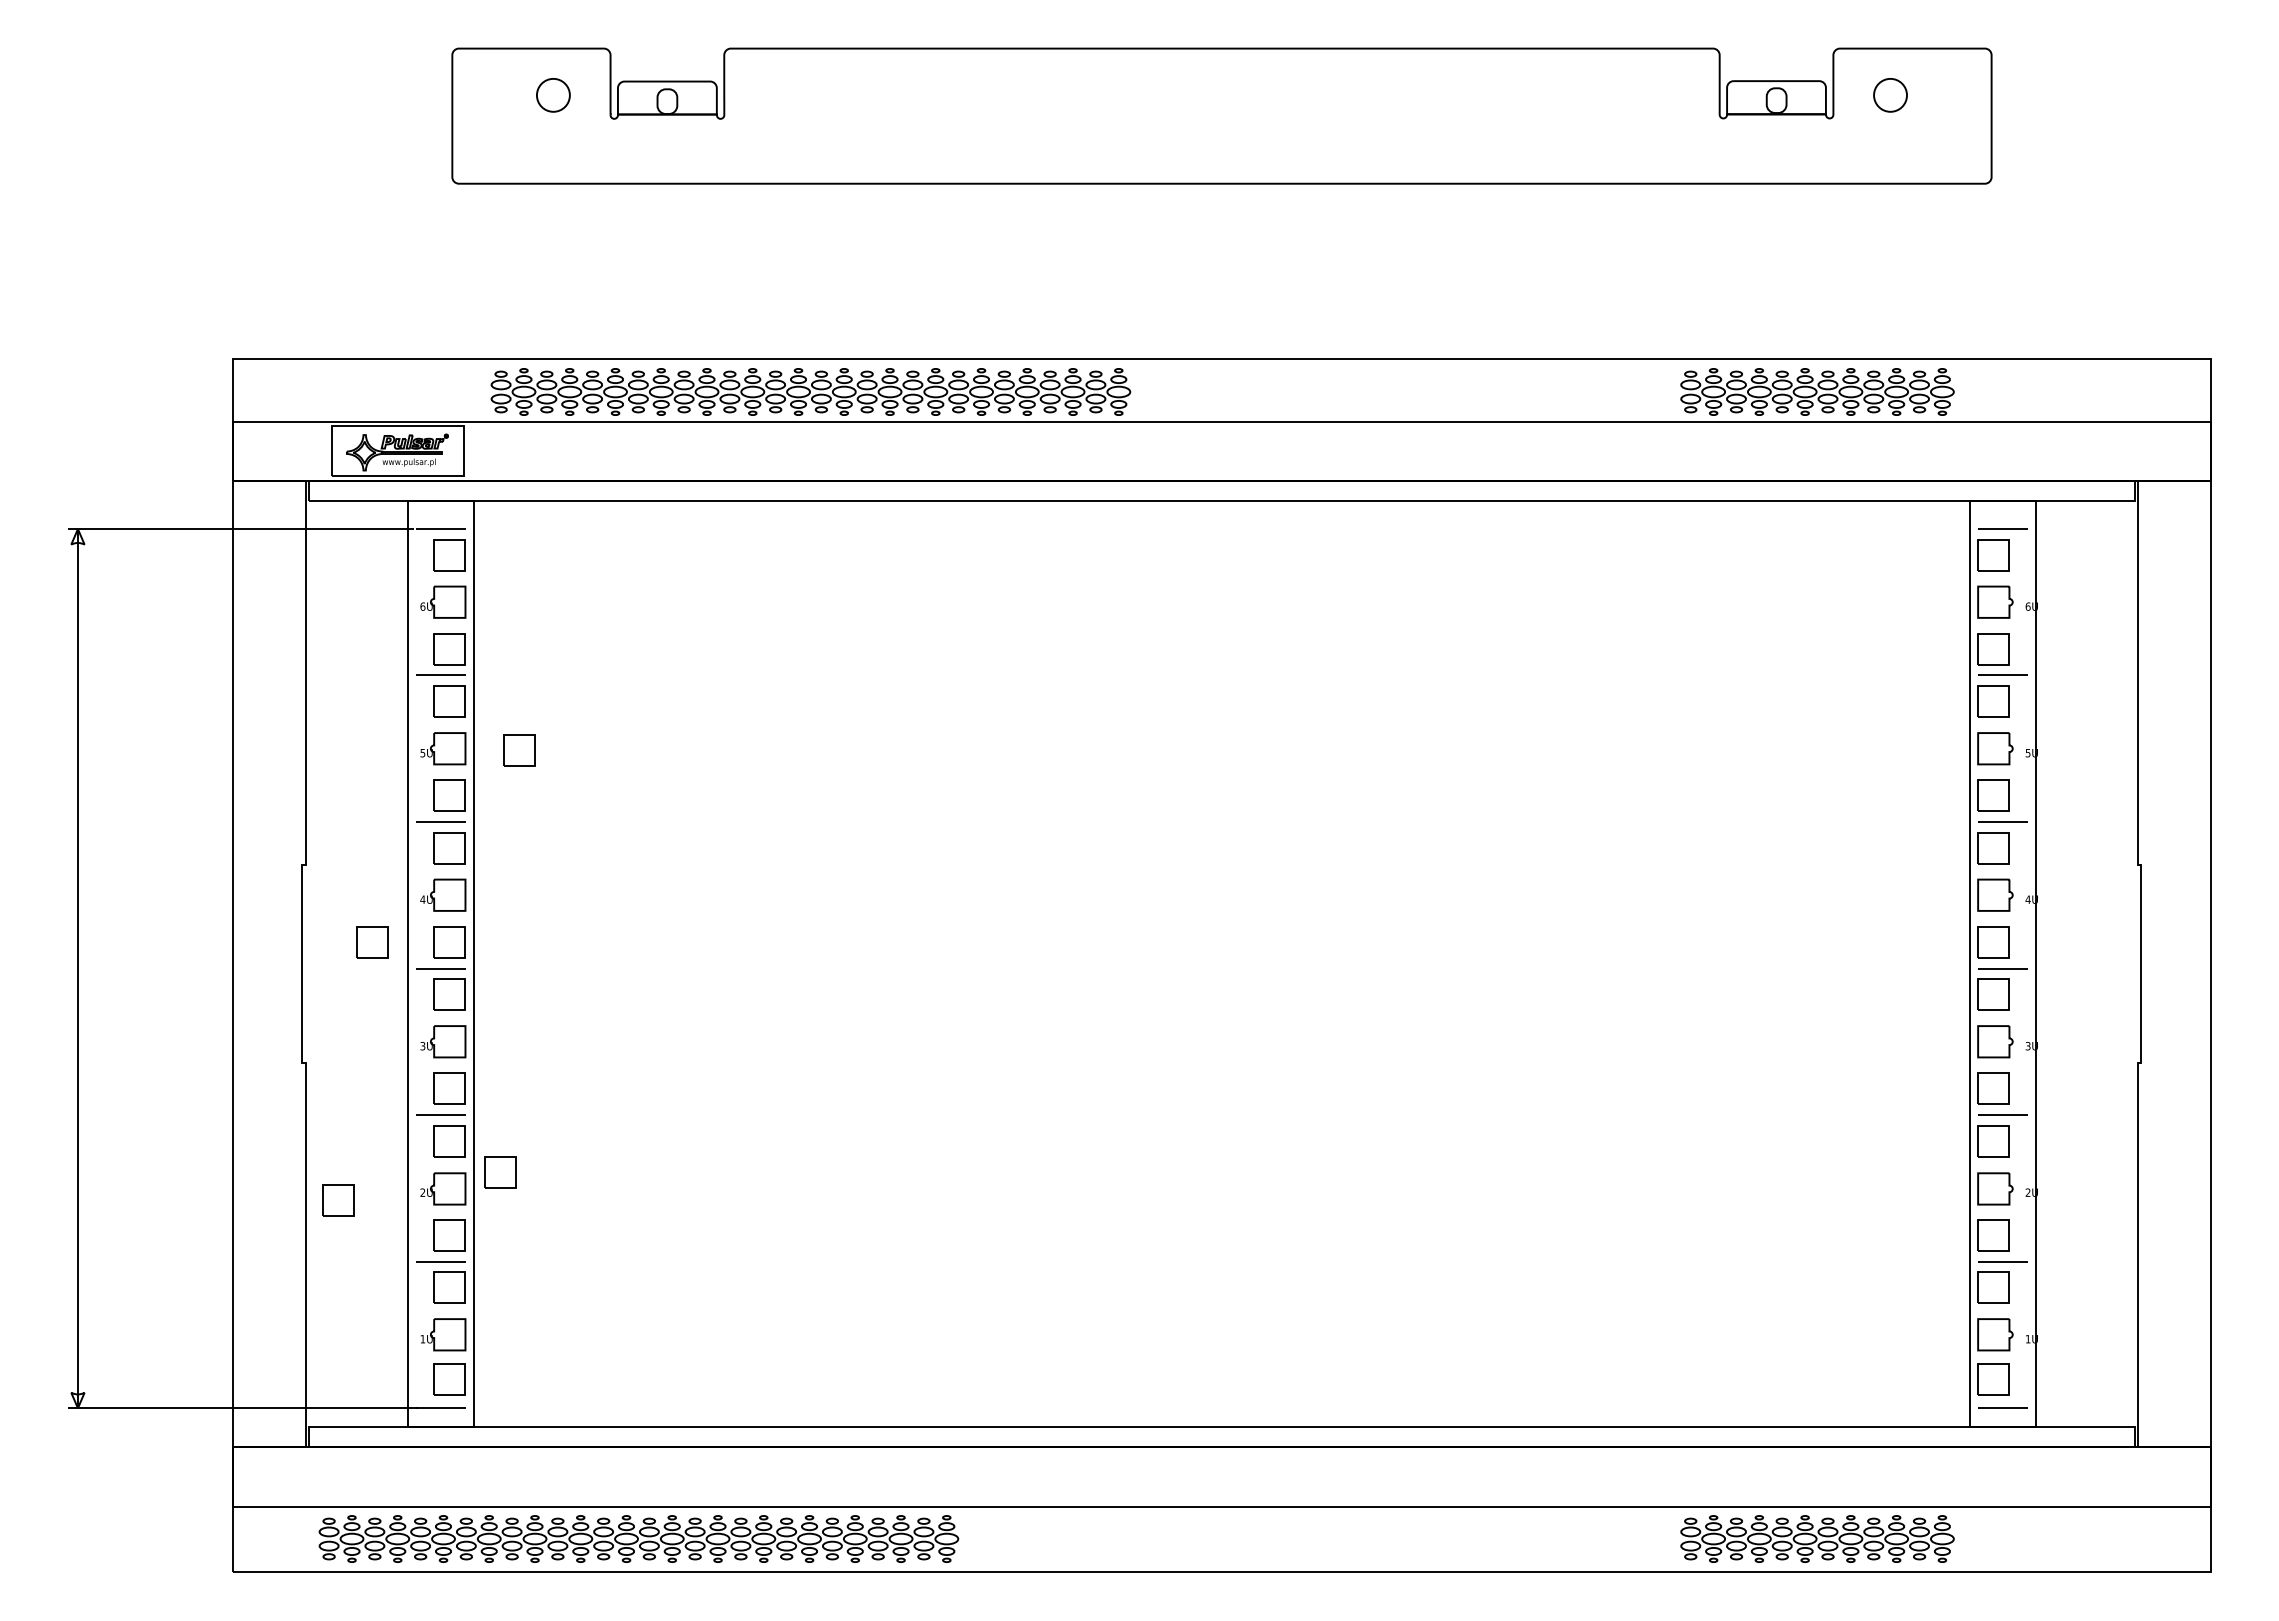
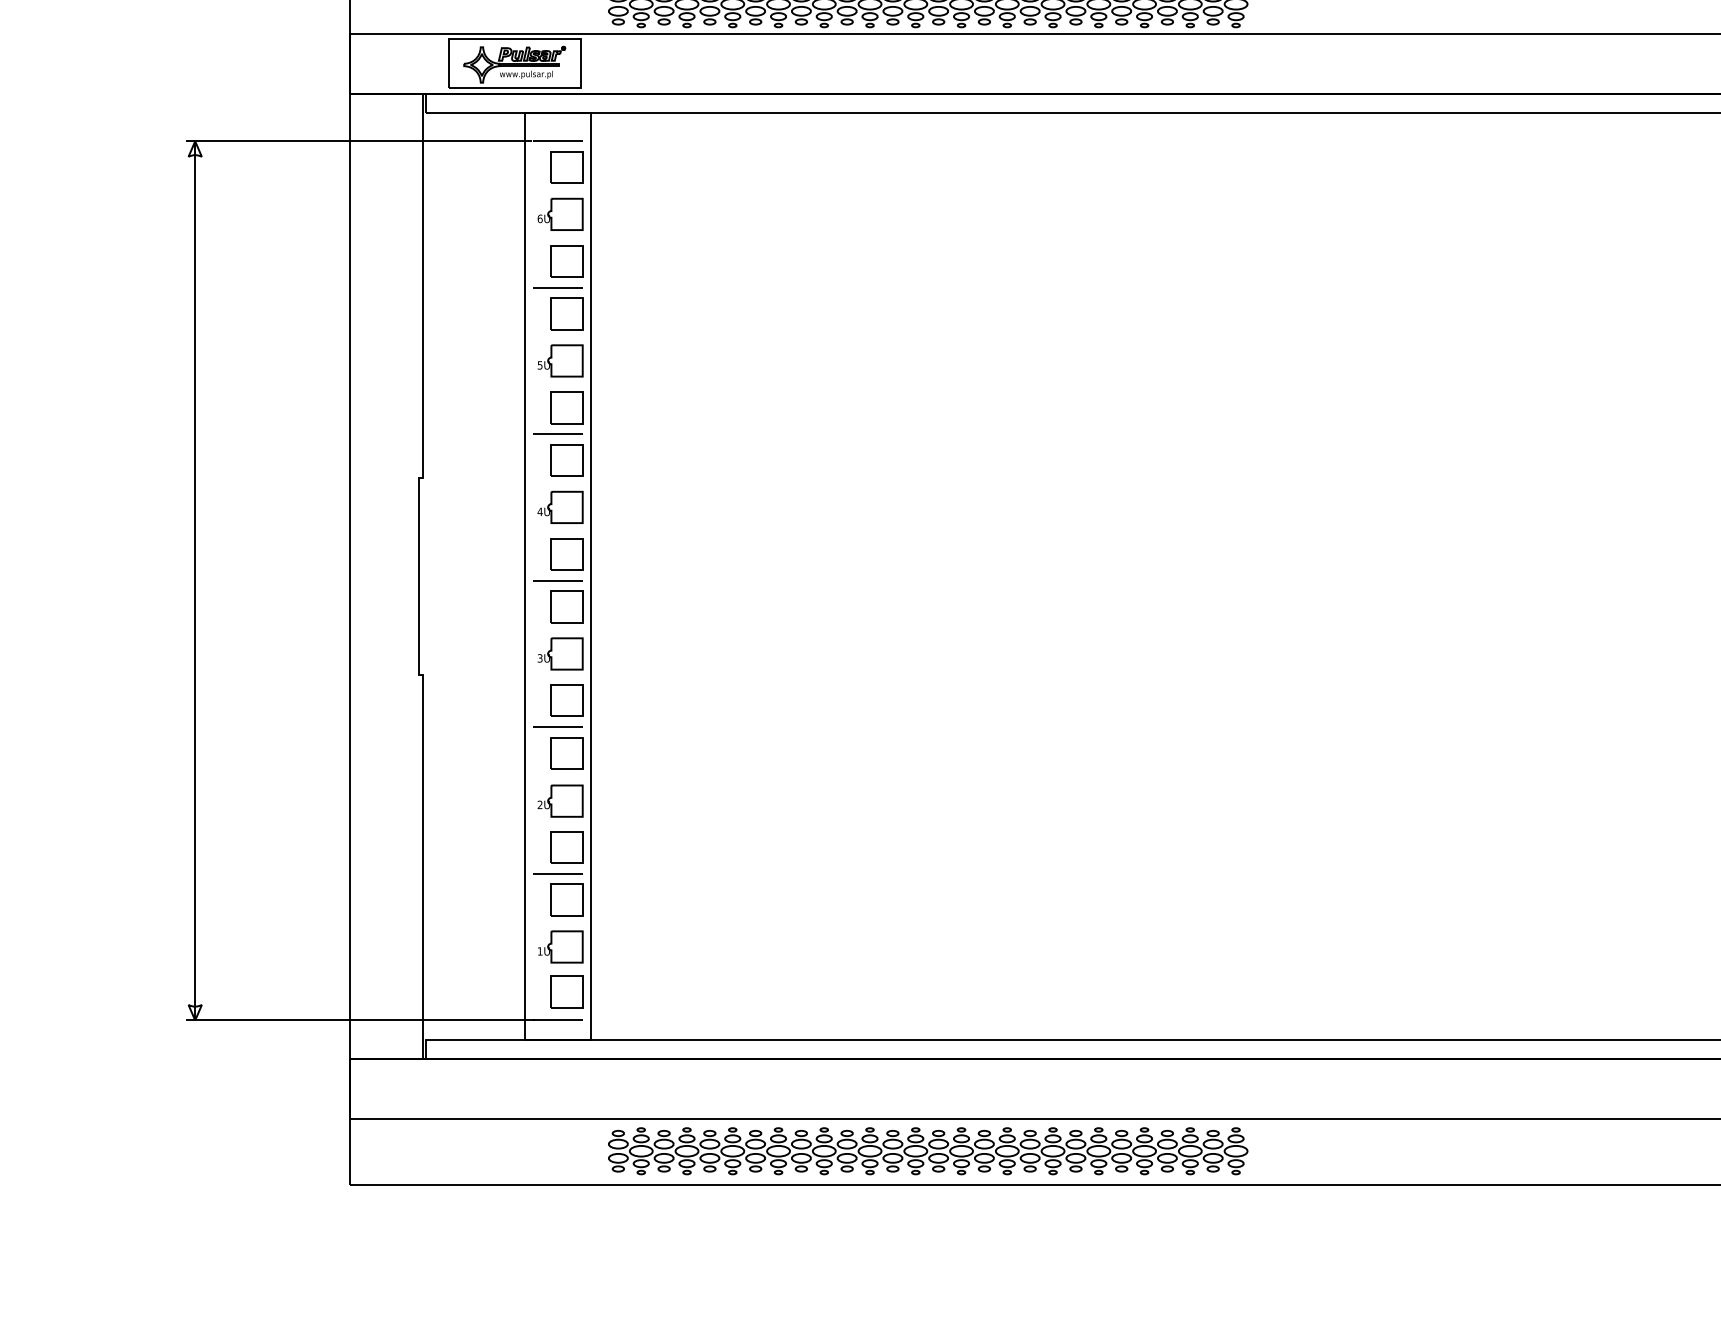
part: (519, 750) -> (636, 362), removed
part: (372, 942) -> (489, 554), removed
part: (500, 1172) -> (617, 784), removed
part: (338, 1200) -> (455, 812), removed
part: (638, 1538) -> (927, 1150), moved

